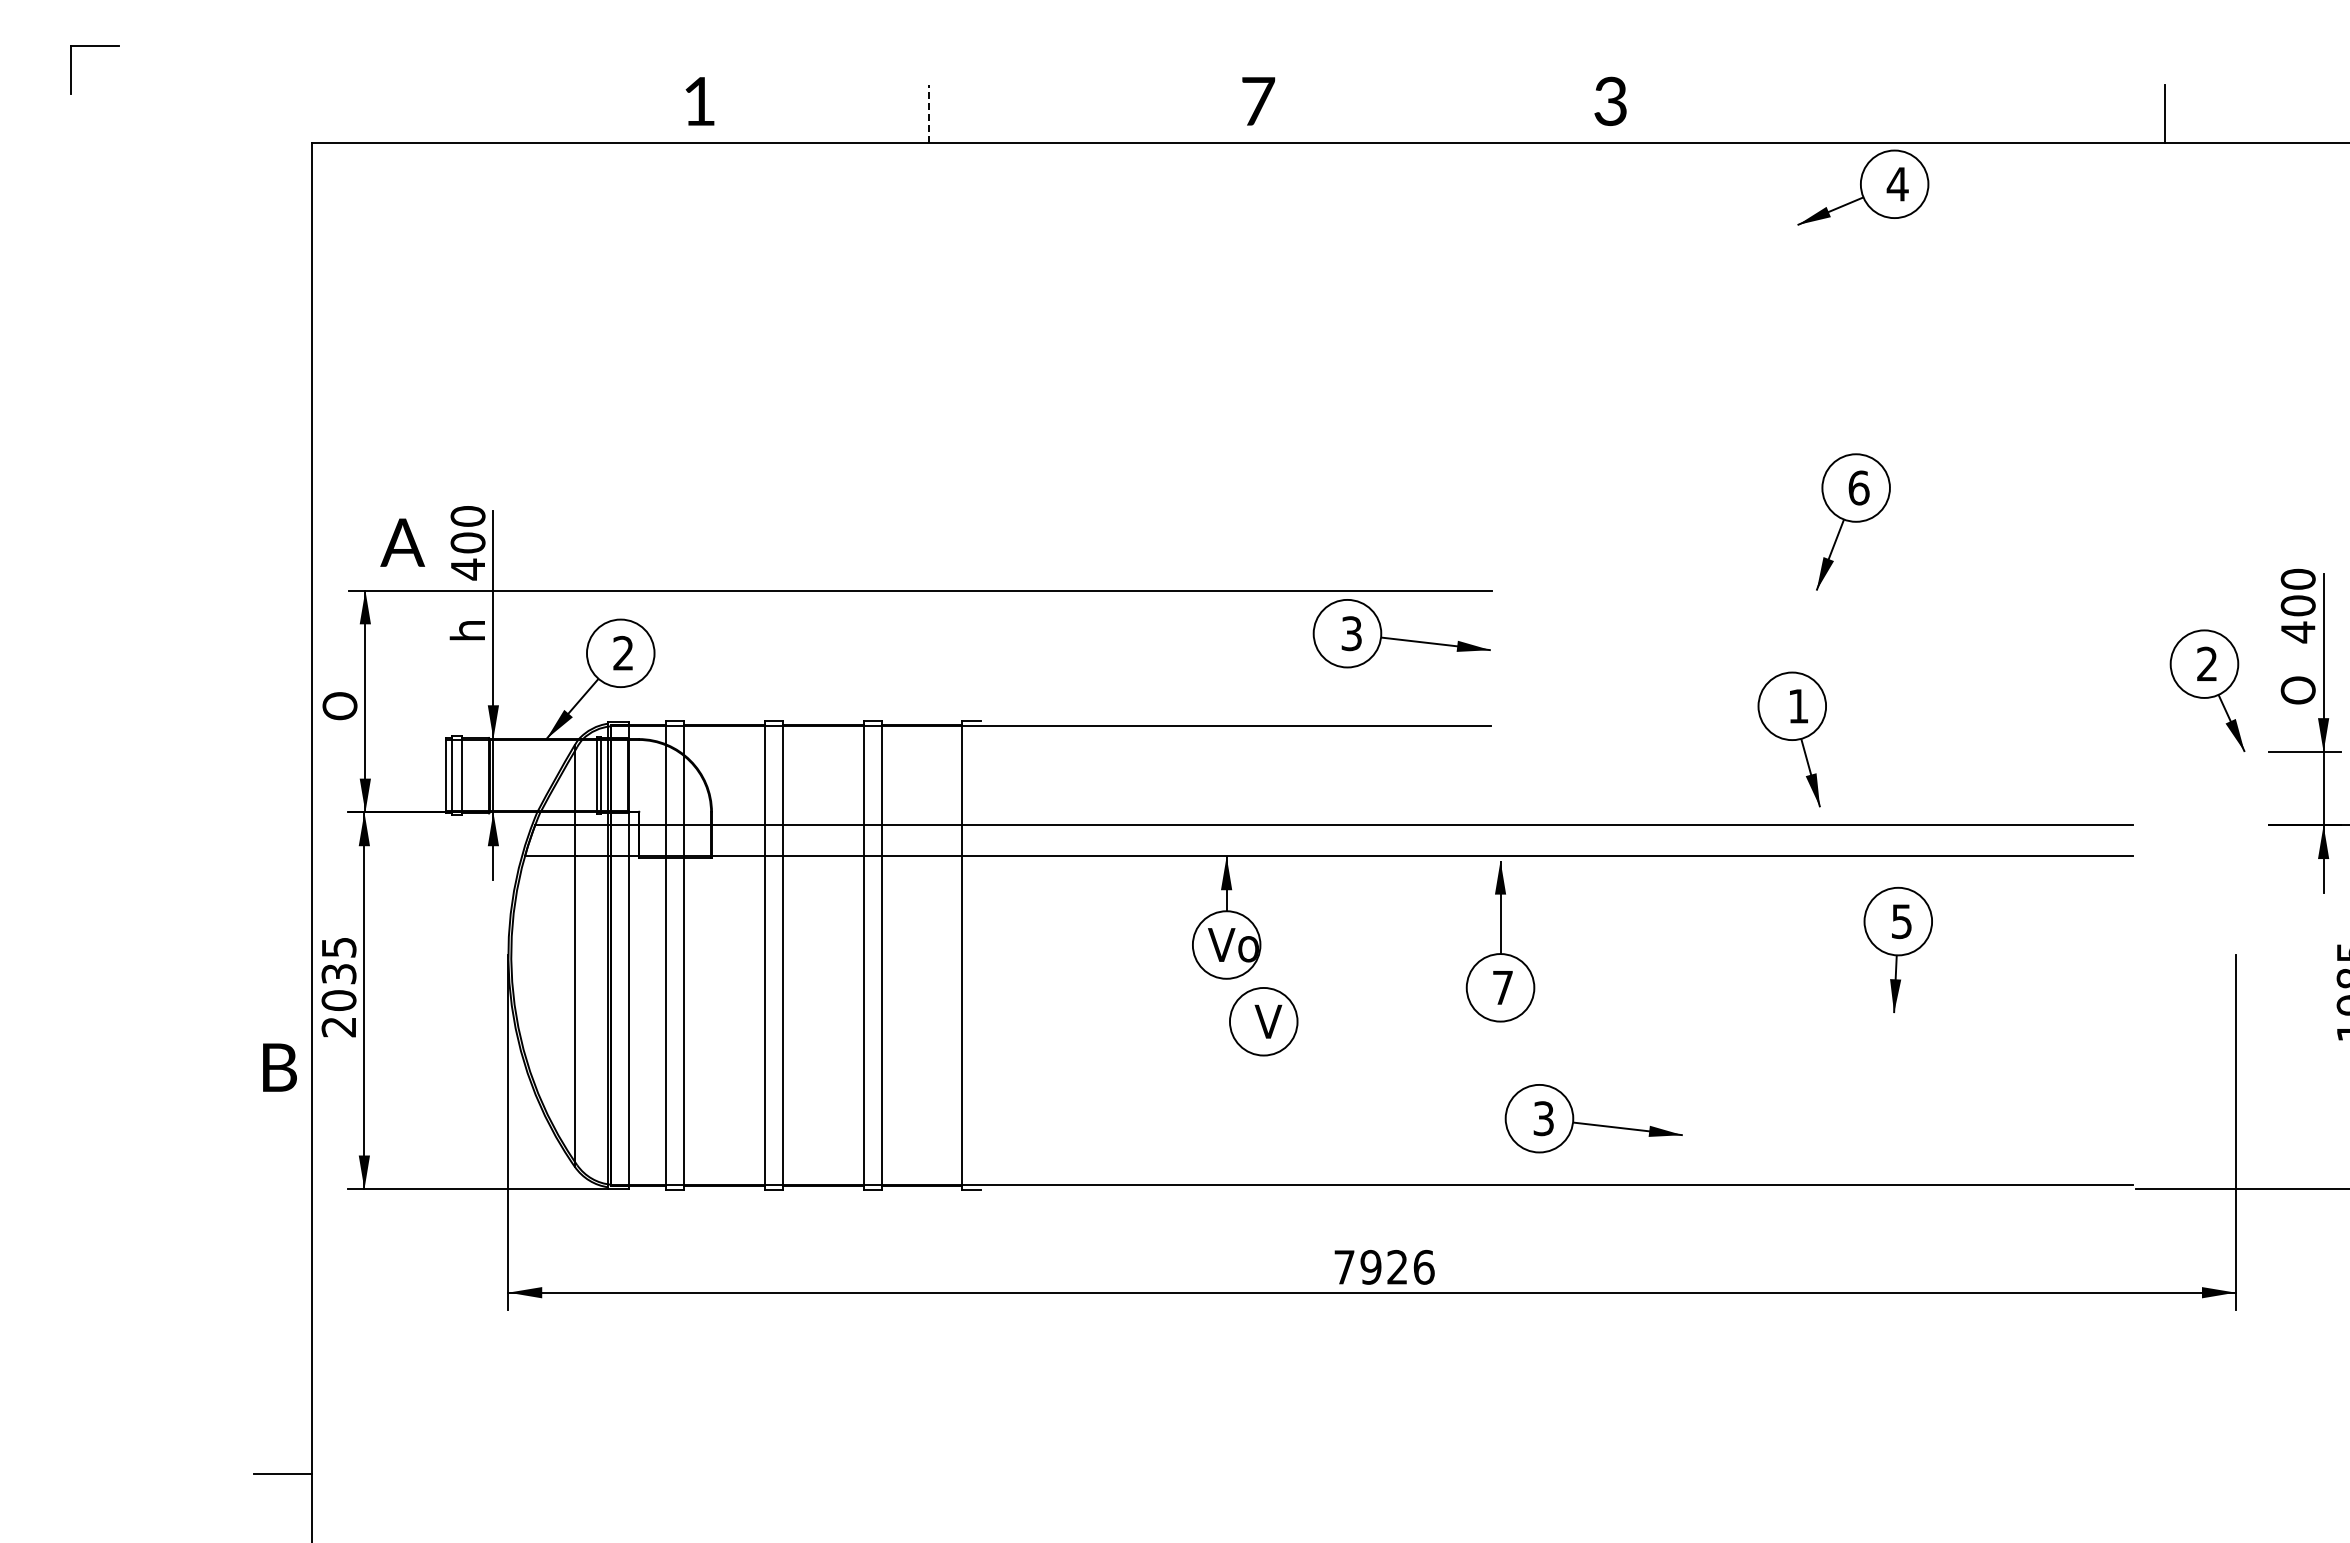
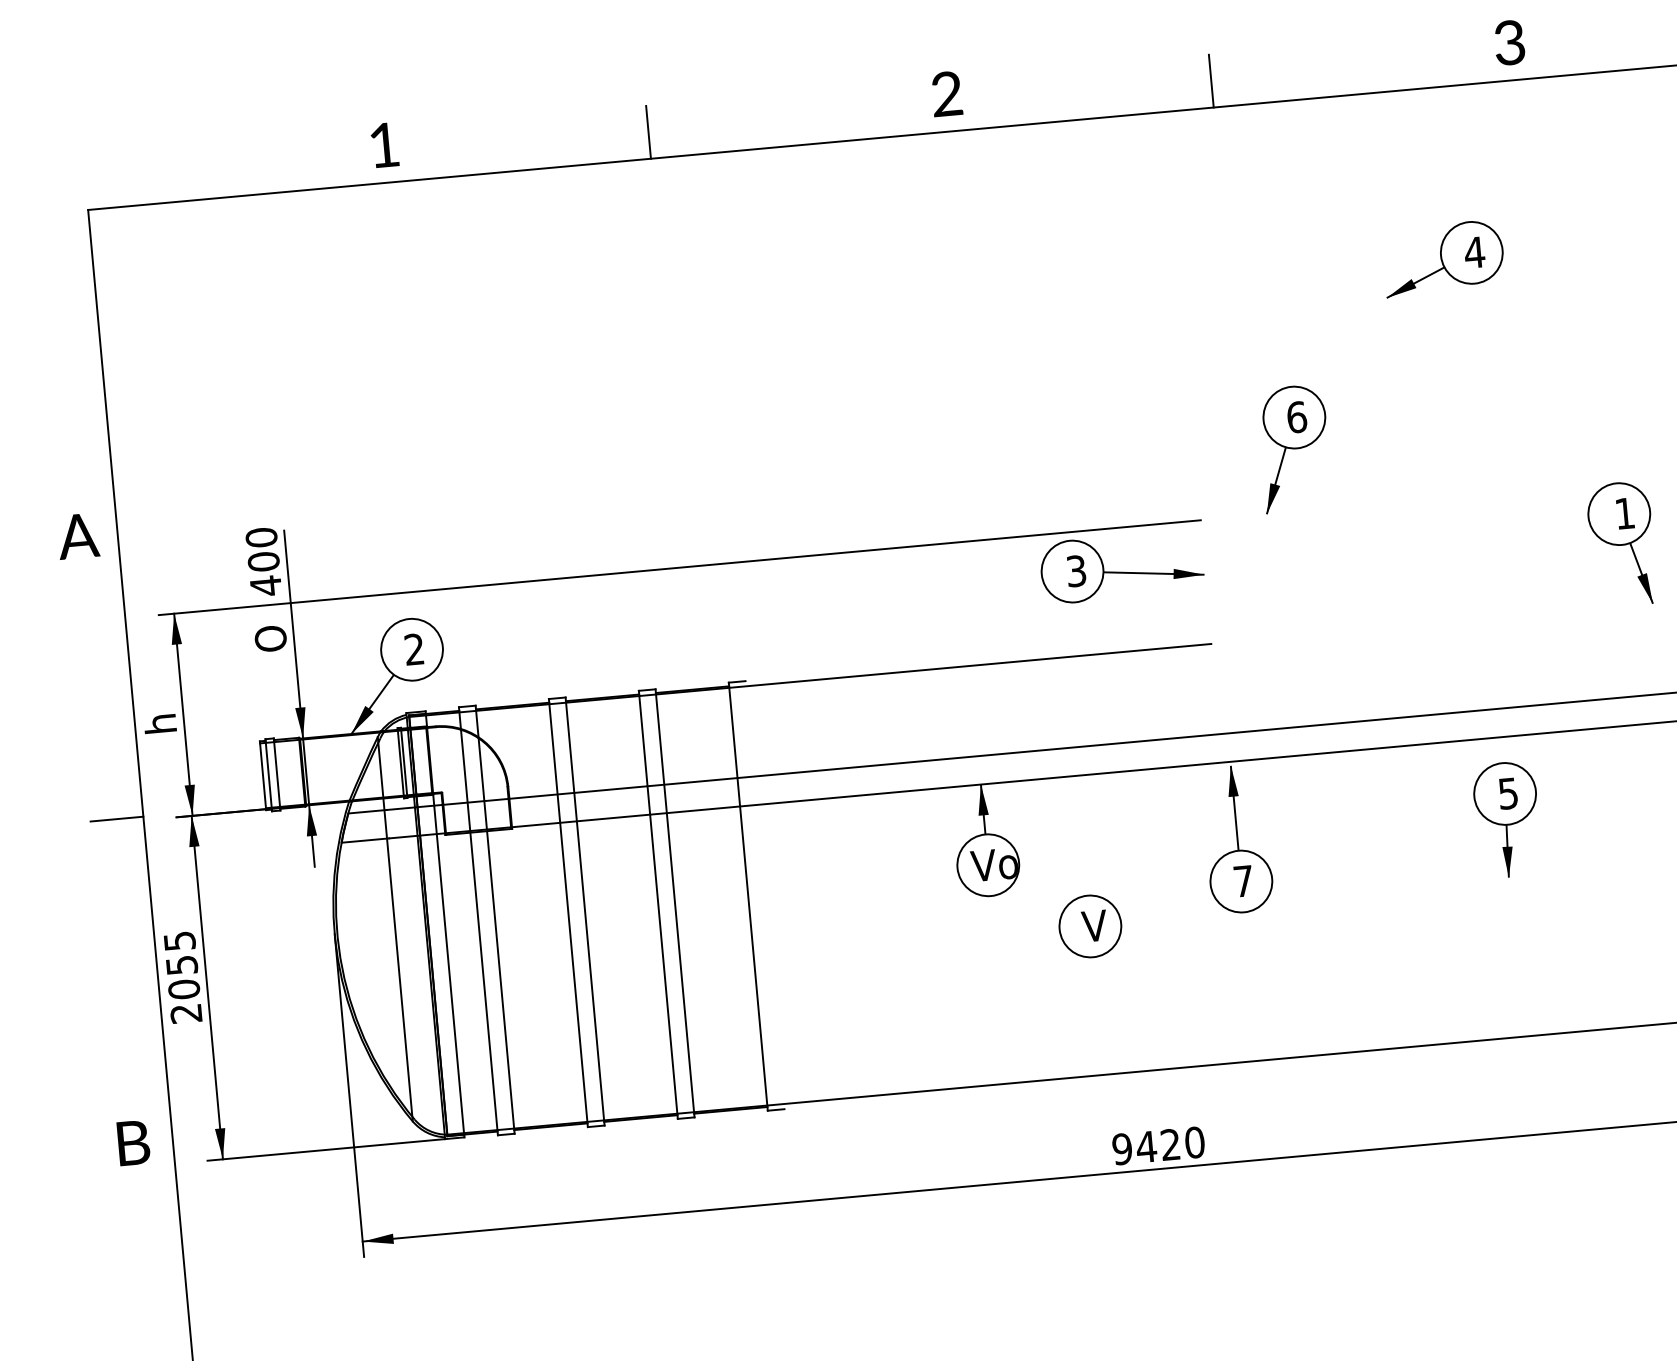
text: (1258, 100) -> (947, 93), 7 -> 2
text: (1610, 100) -> (1509, 41), moved
text: (699, 101) -> (384, 145), moved
line: (929, 113) -> (648, 132), dashed -> solid
line: (1547, 113) -> (1211, 81), added
part: (1863, 187) -> (1443, 258), moved
part: (1853, 521) -> (1294, 448), moved
text: (402, 542) -> (78, 536), moved
text: (467, 627) -> (270, 638), h -> O
text: (339, 706) -> (160, 721), O -> h
part: (1791, 739) -> (1621, 544), moved
line: (282, 808) -> (116, 819), added
part: (1897, 949) -> (1506, 819), moved
text: (338, 973) -> (181, 964), 2035 -> 2055
part: (1263, 1021) -> (1090, 926), moved
text: (279, 1067) -> (133, 1142), moved
part: (1593, 1118) -> (1336, 992), removed
text: (1384, 1266) -> (1158, 1145), 7926 -> 9420

